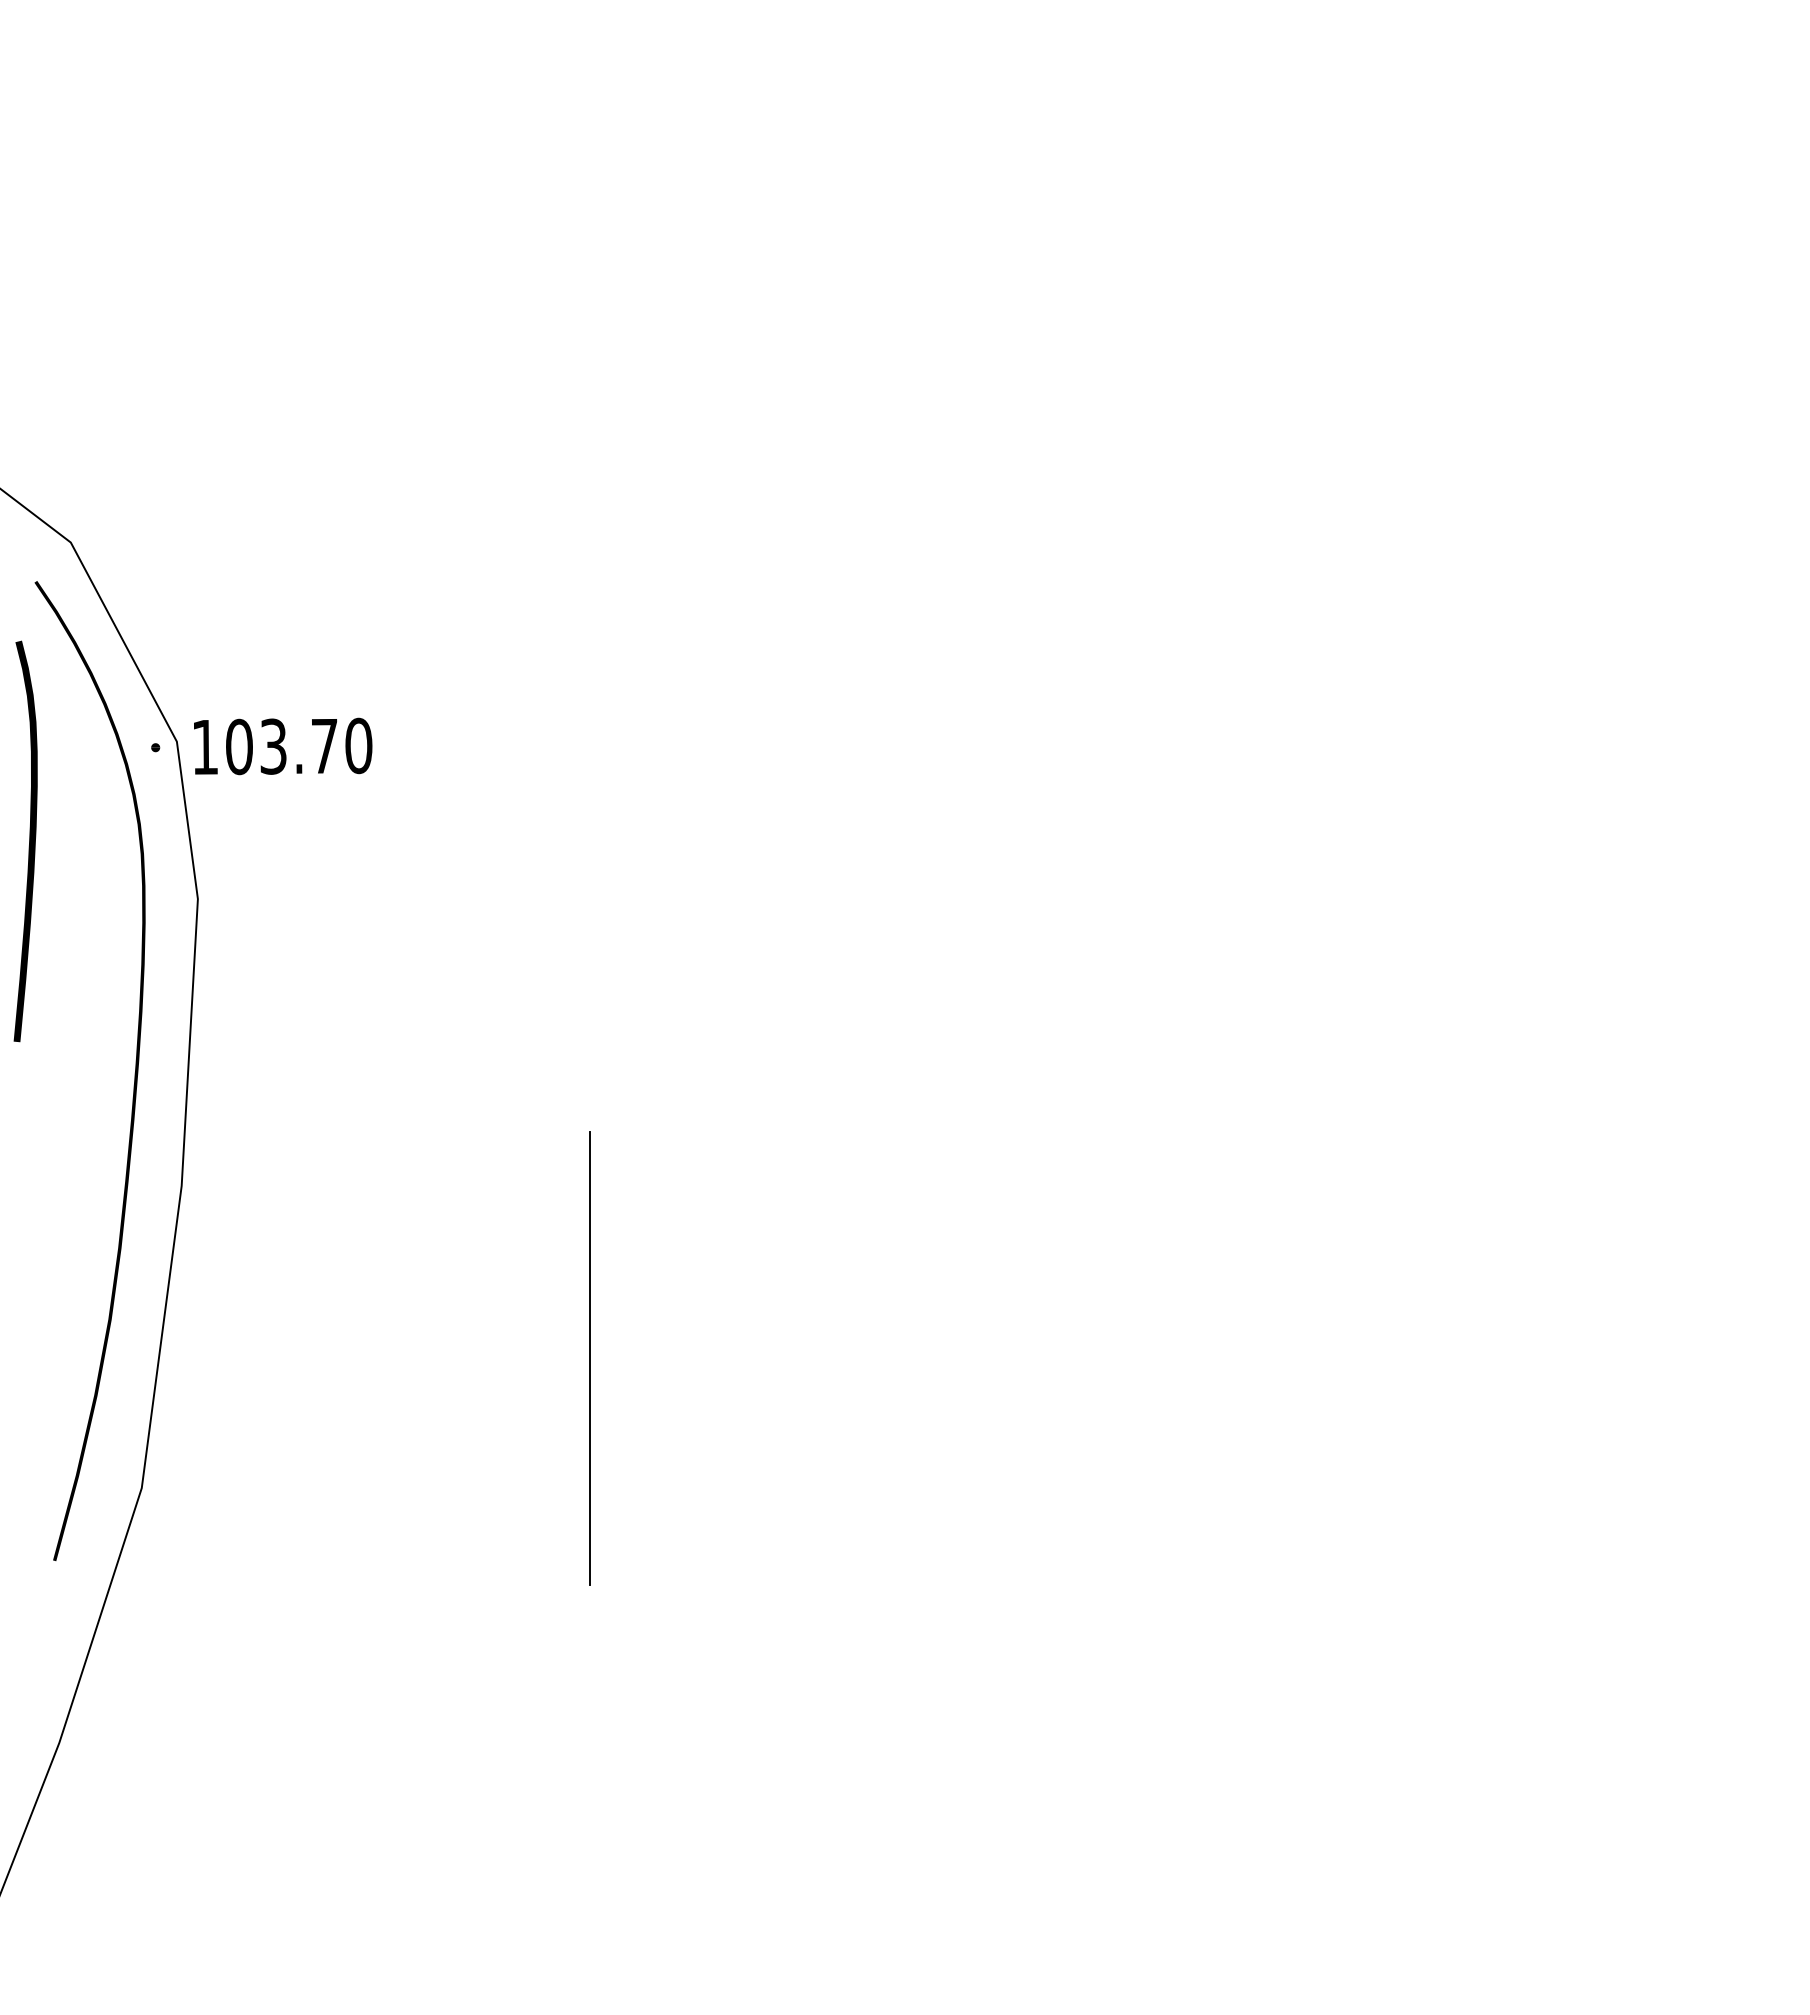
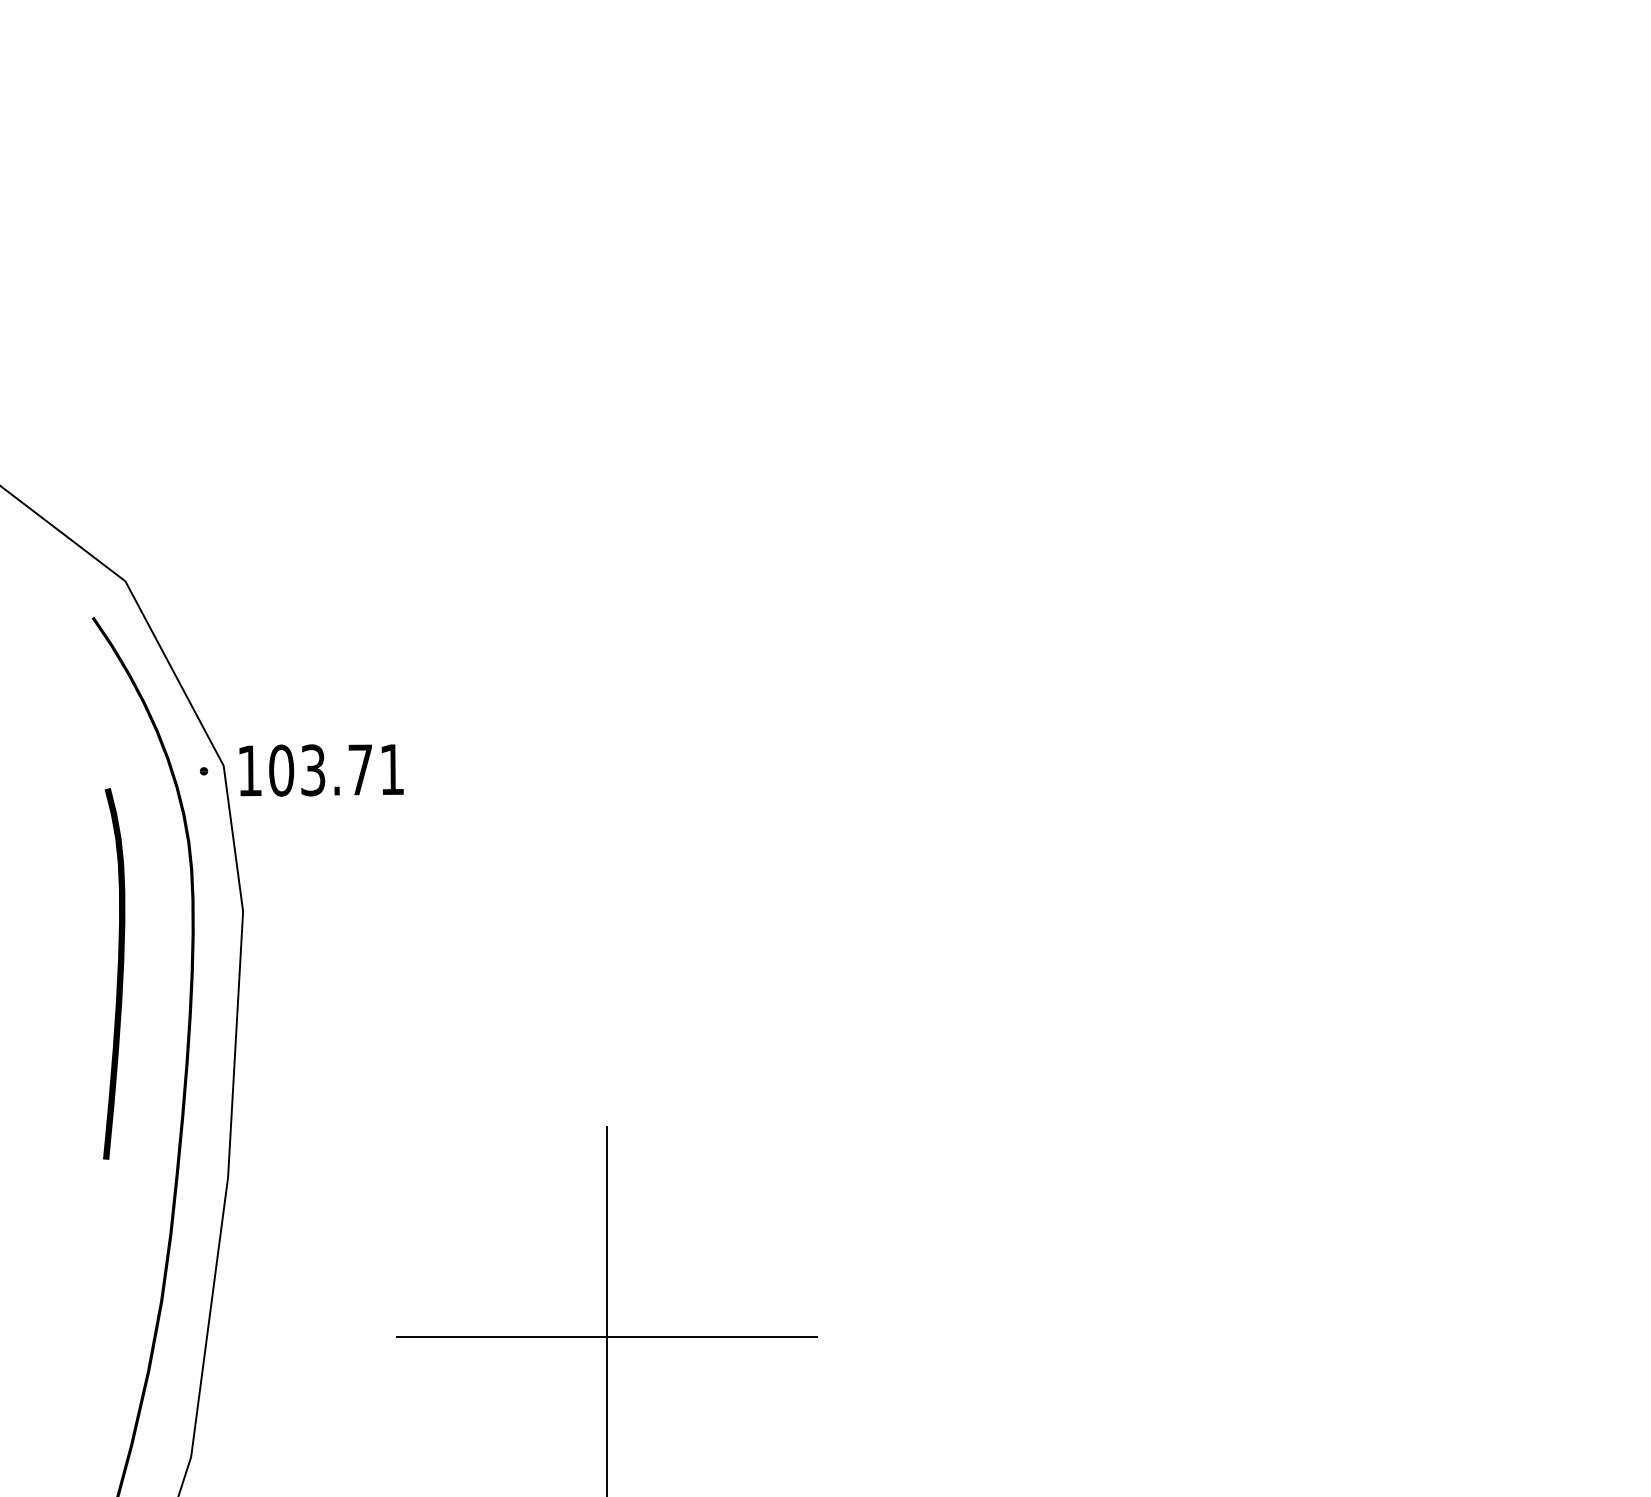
text: (358, 745) -> (391, 769), 103.70 -> 103.71
curve: (29, 841) -> (117, 973), moved
line: (589, 1358) -> (605, 1337), added

